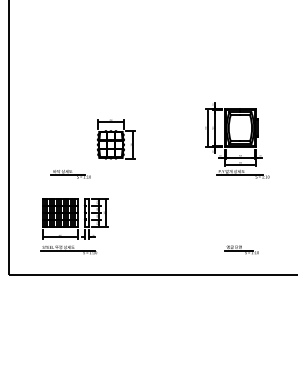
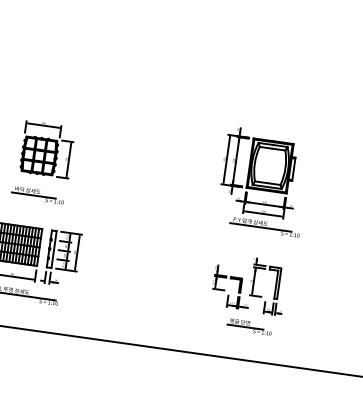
part: (115, 139) -> (46, 149), moved
part: (237, 217) -> (249, 283), added

